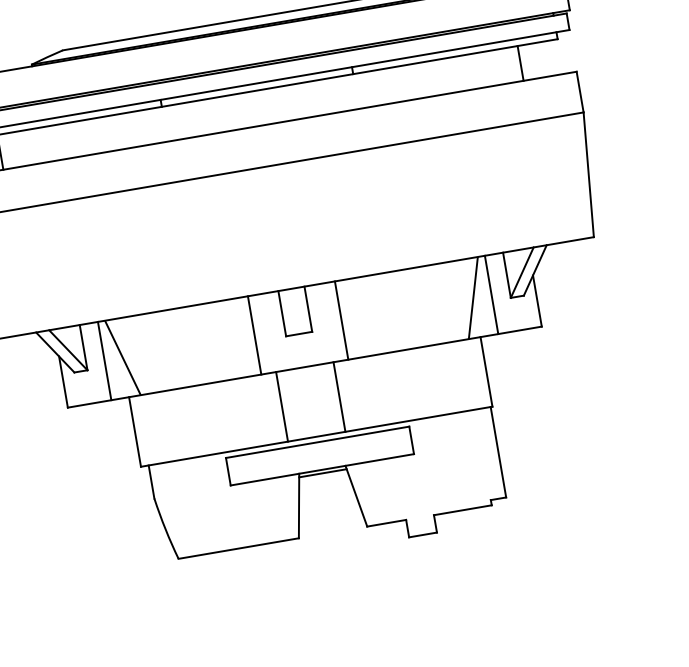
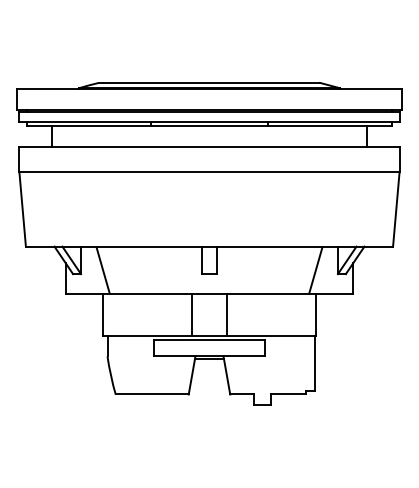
line: (490, 295) -> (326, 270), removed
line: (340, 320) -> (235, 270), removed
line: (255, 335) -> (183, 270), removed
line: (105, 361) -> (92, 270), removed

